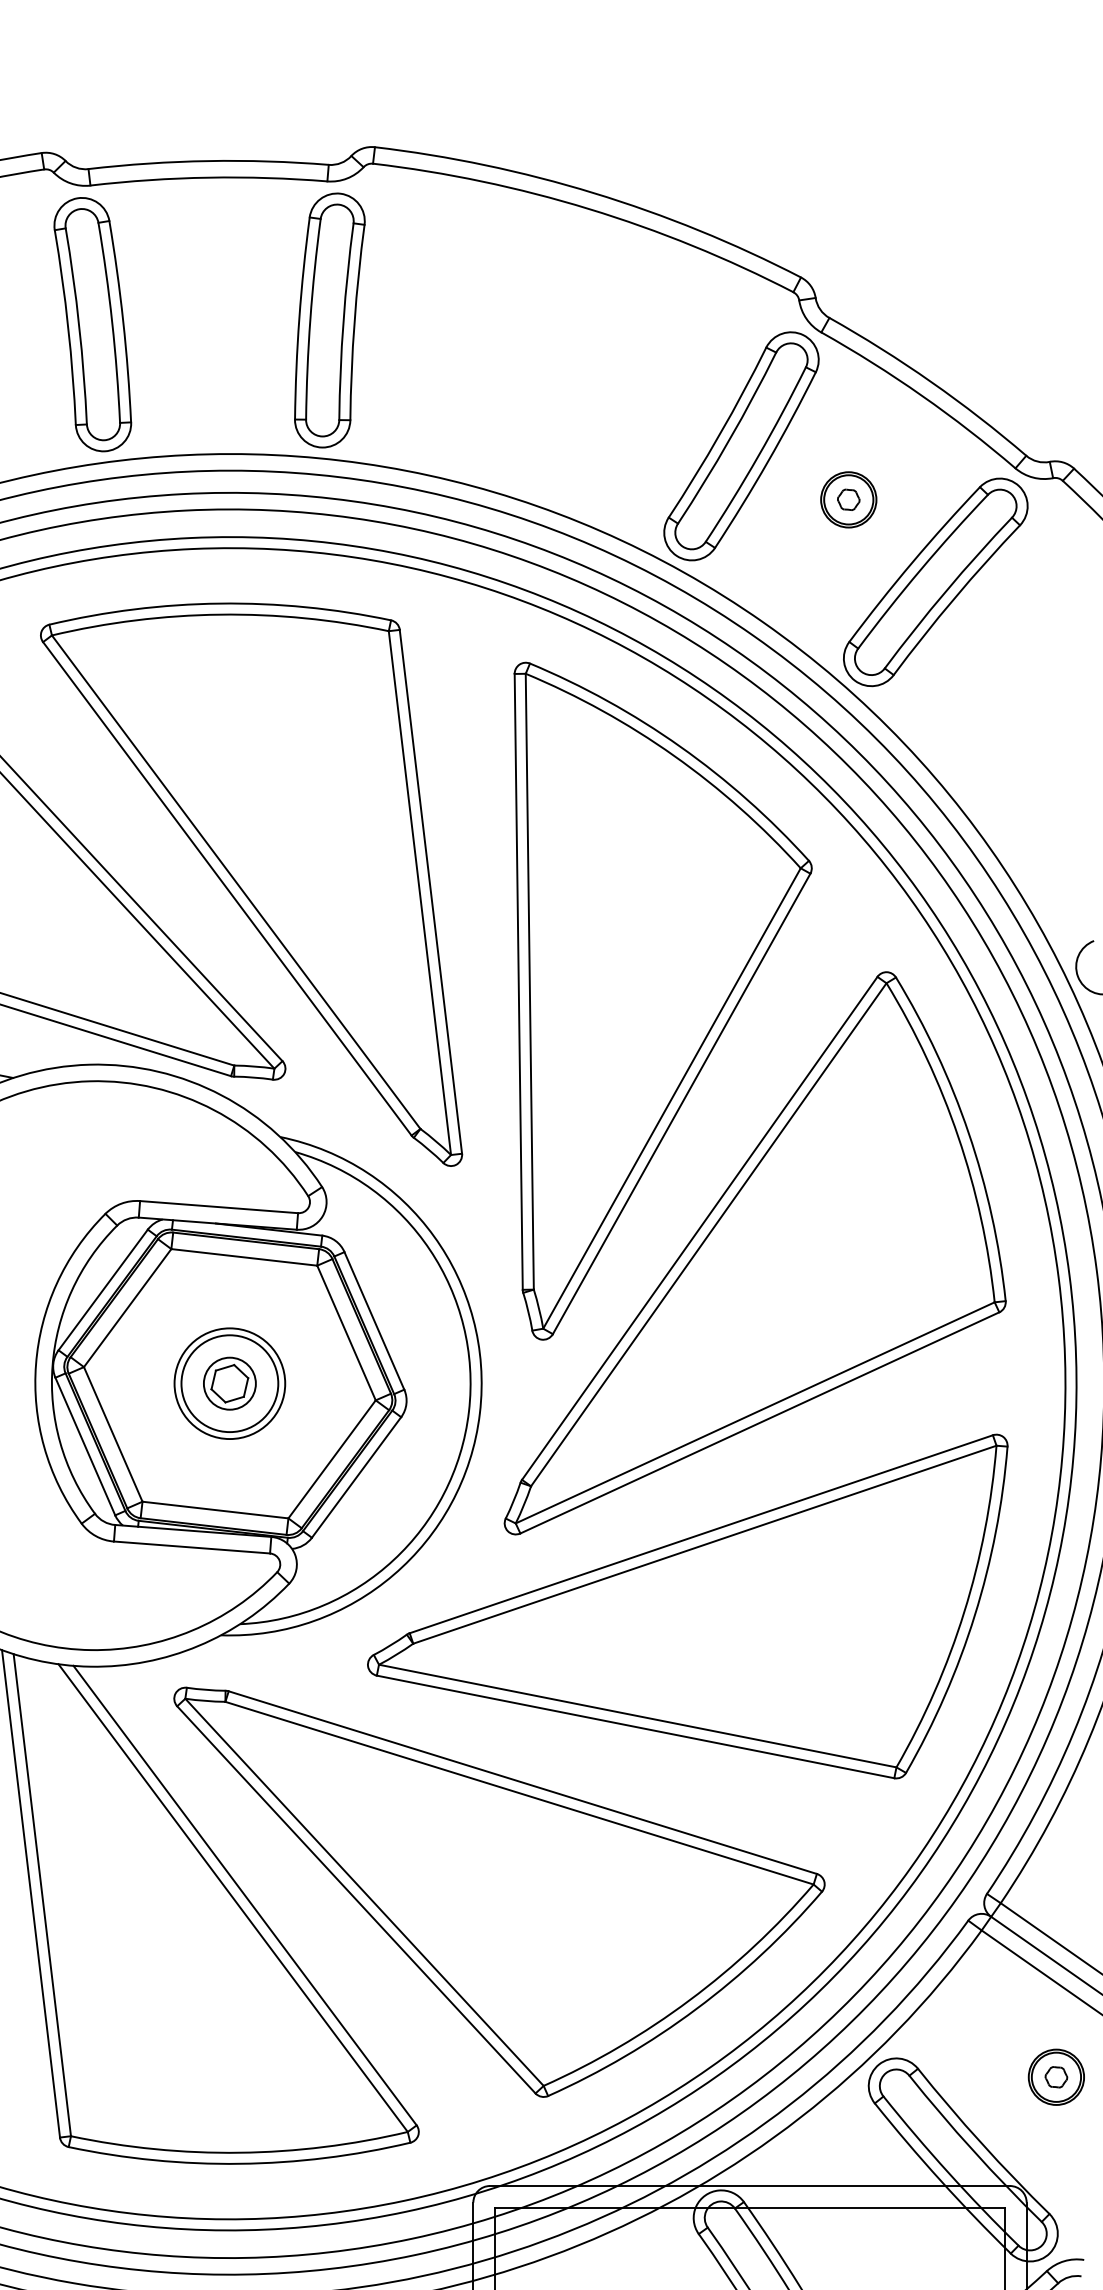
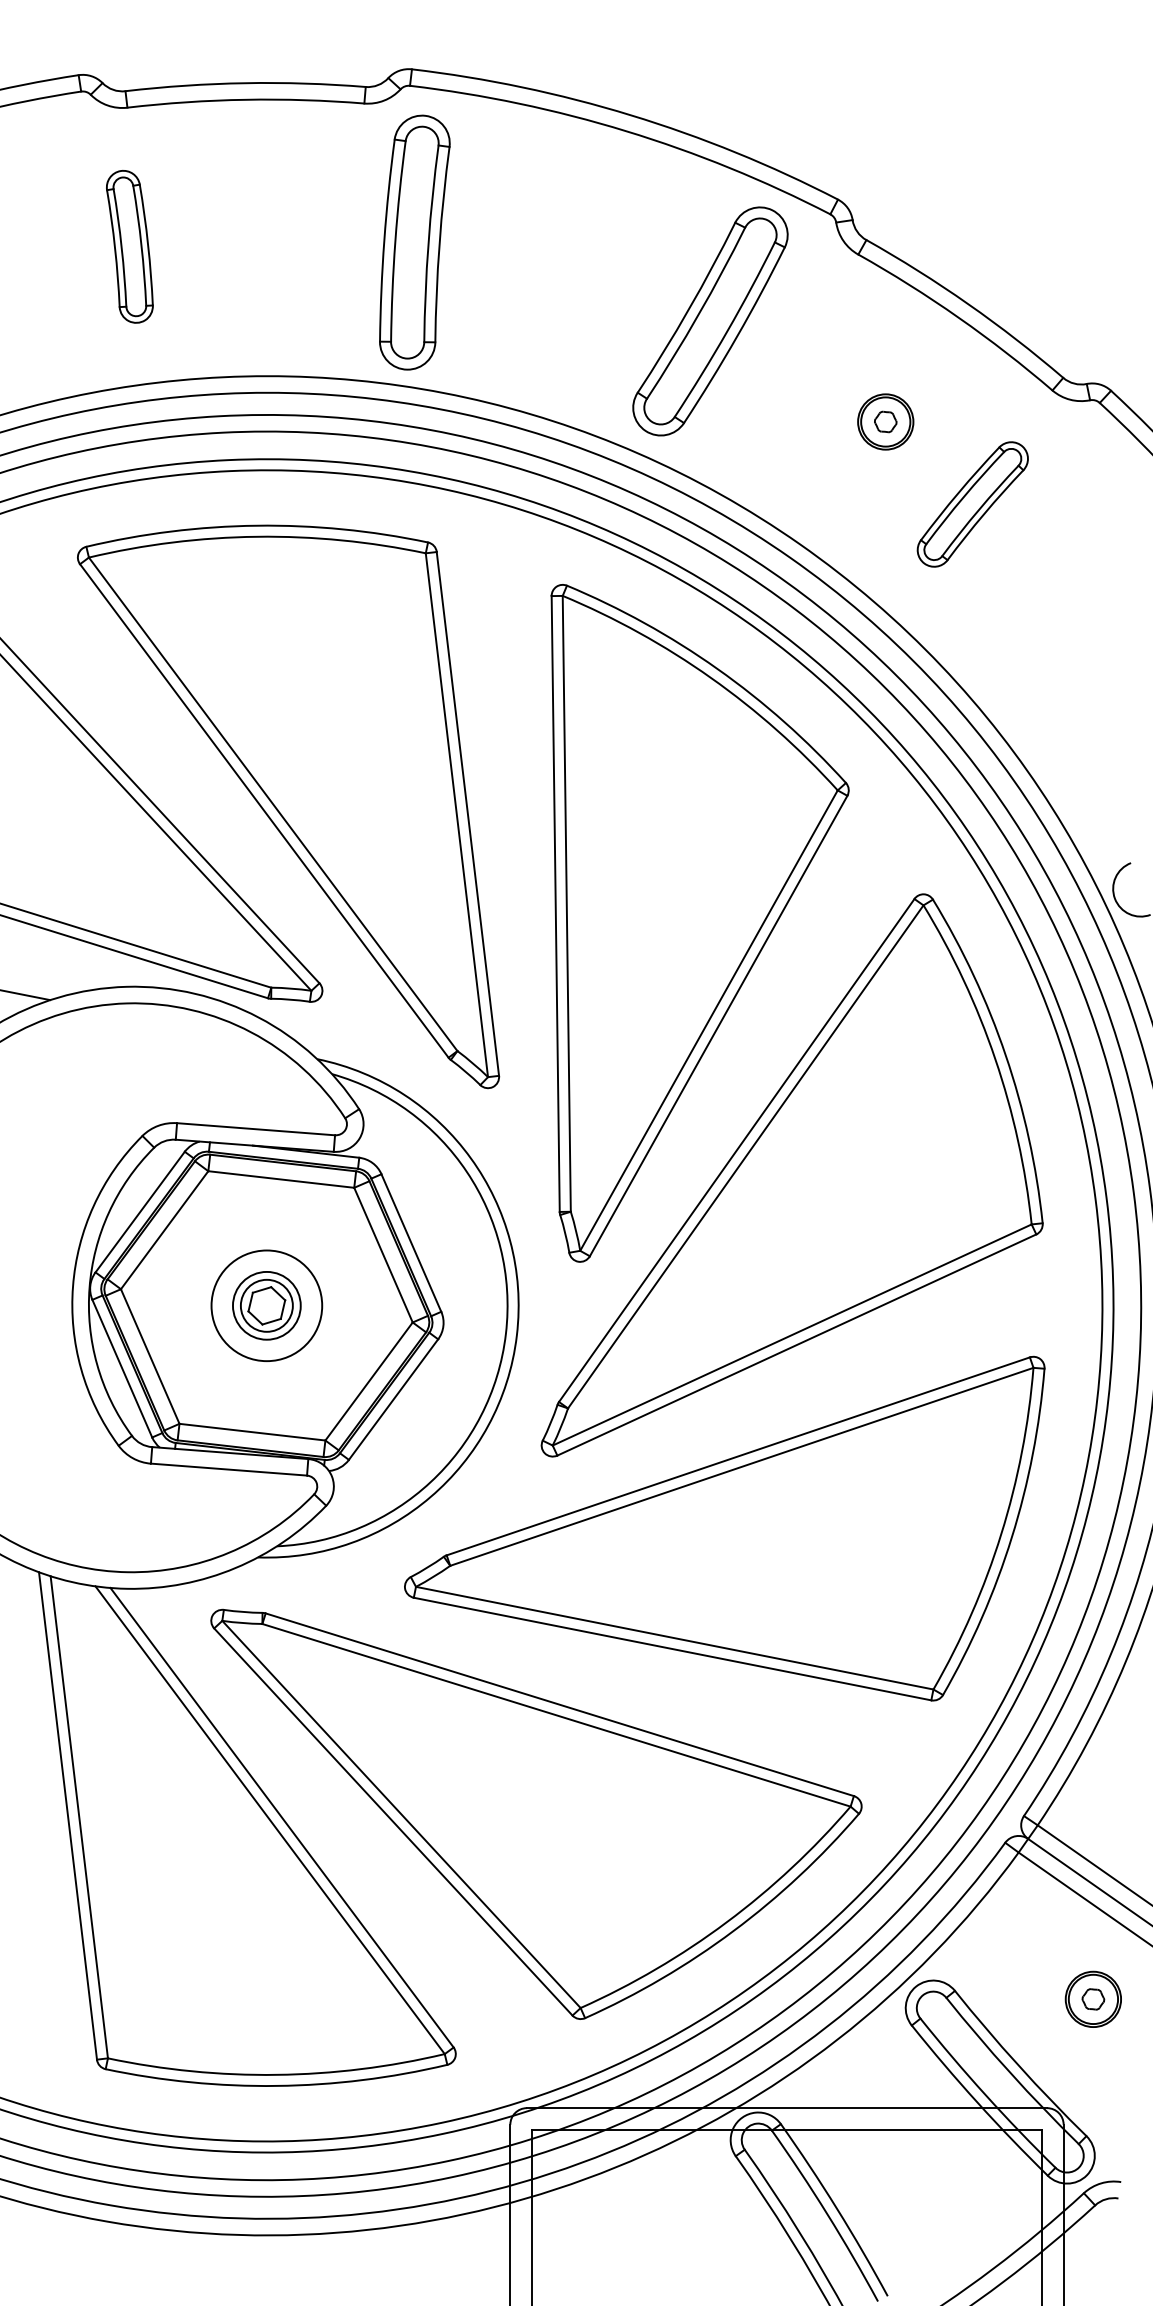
part: (329, 320) -> (414, 242), moved
part: (92, 324) -> (129, 246), size x0.6
part: (741, 446) -> (710, 321), moved
part: (935, 582) -> (972, 504), size x0.6
circle: (229, 1383) -> (266, 1305), size x0.7

